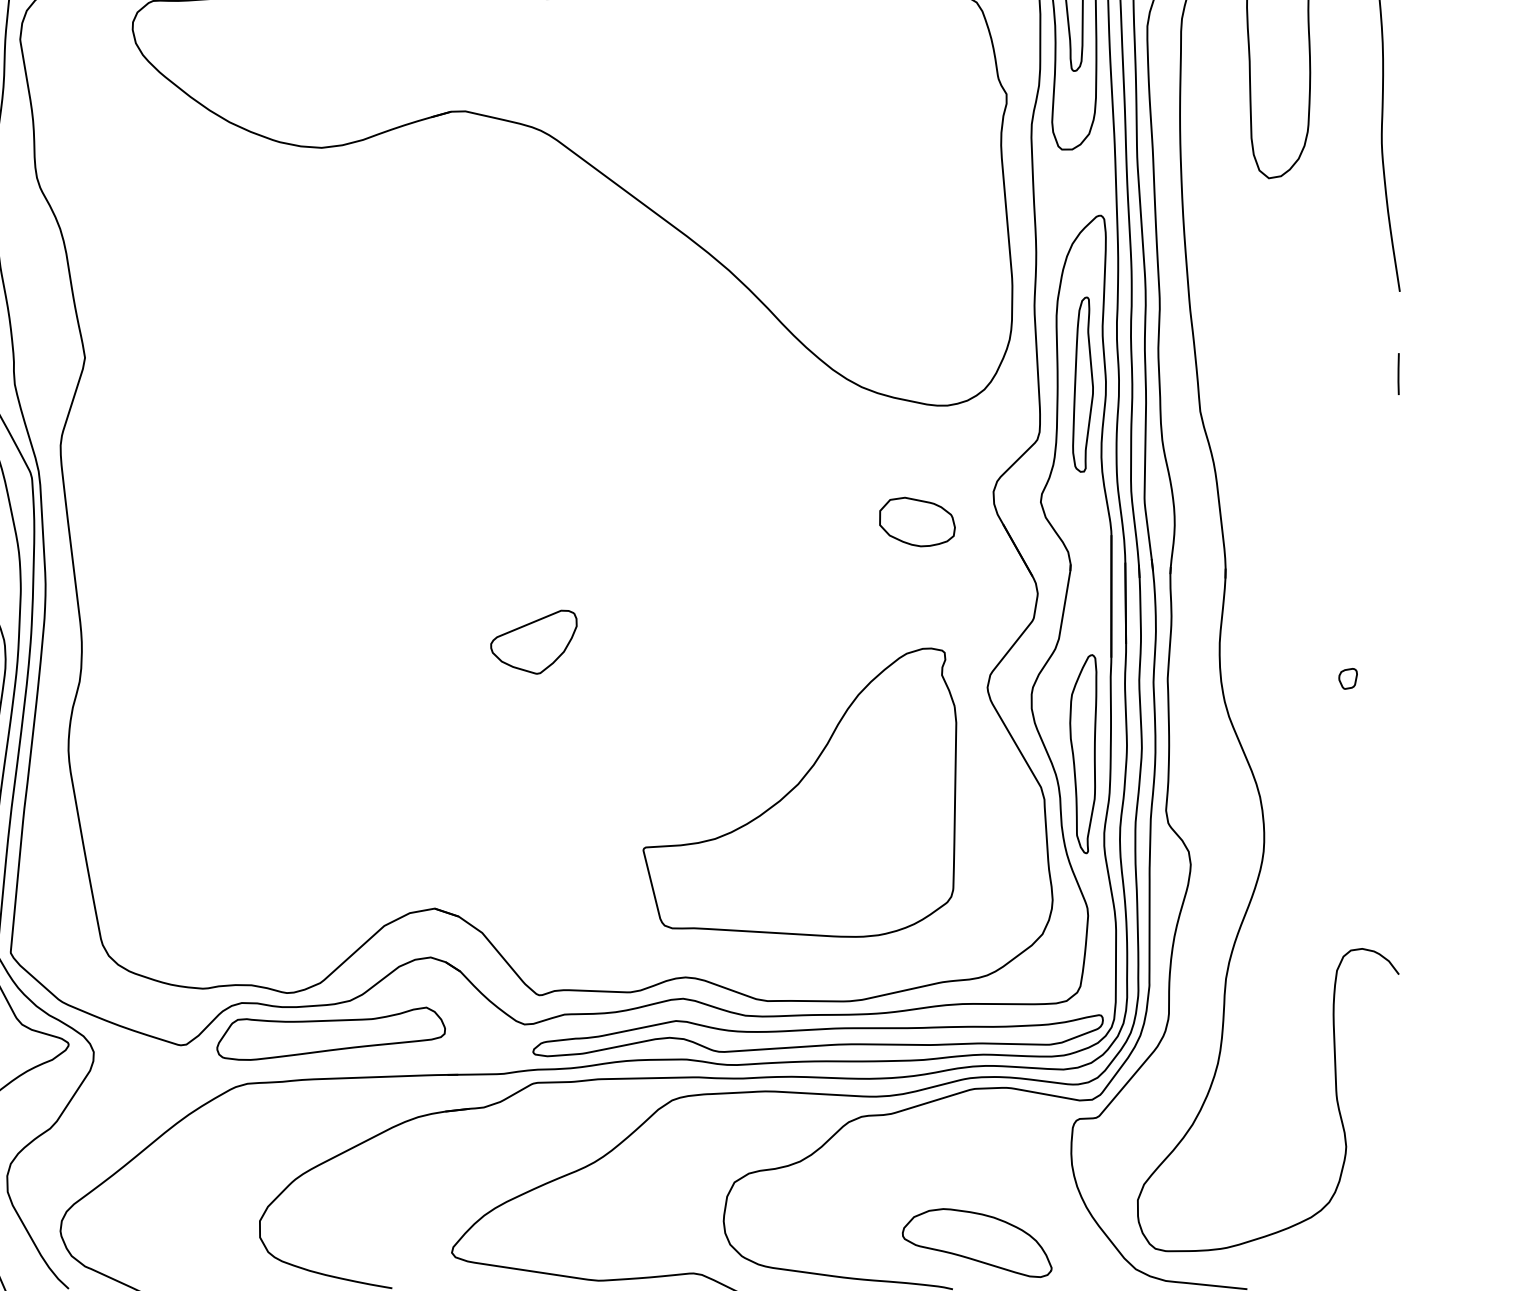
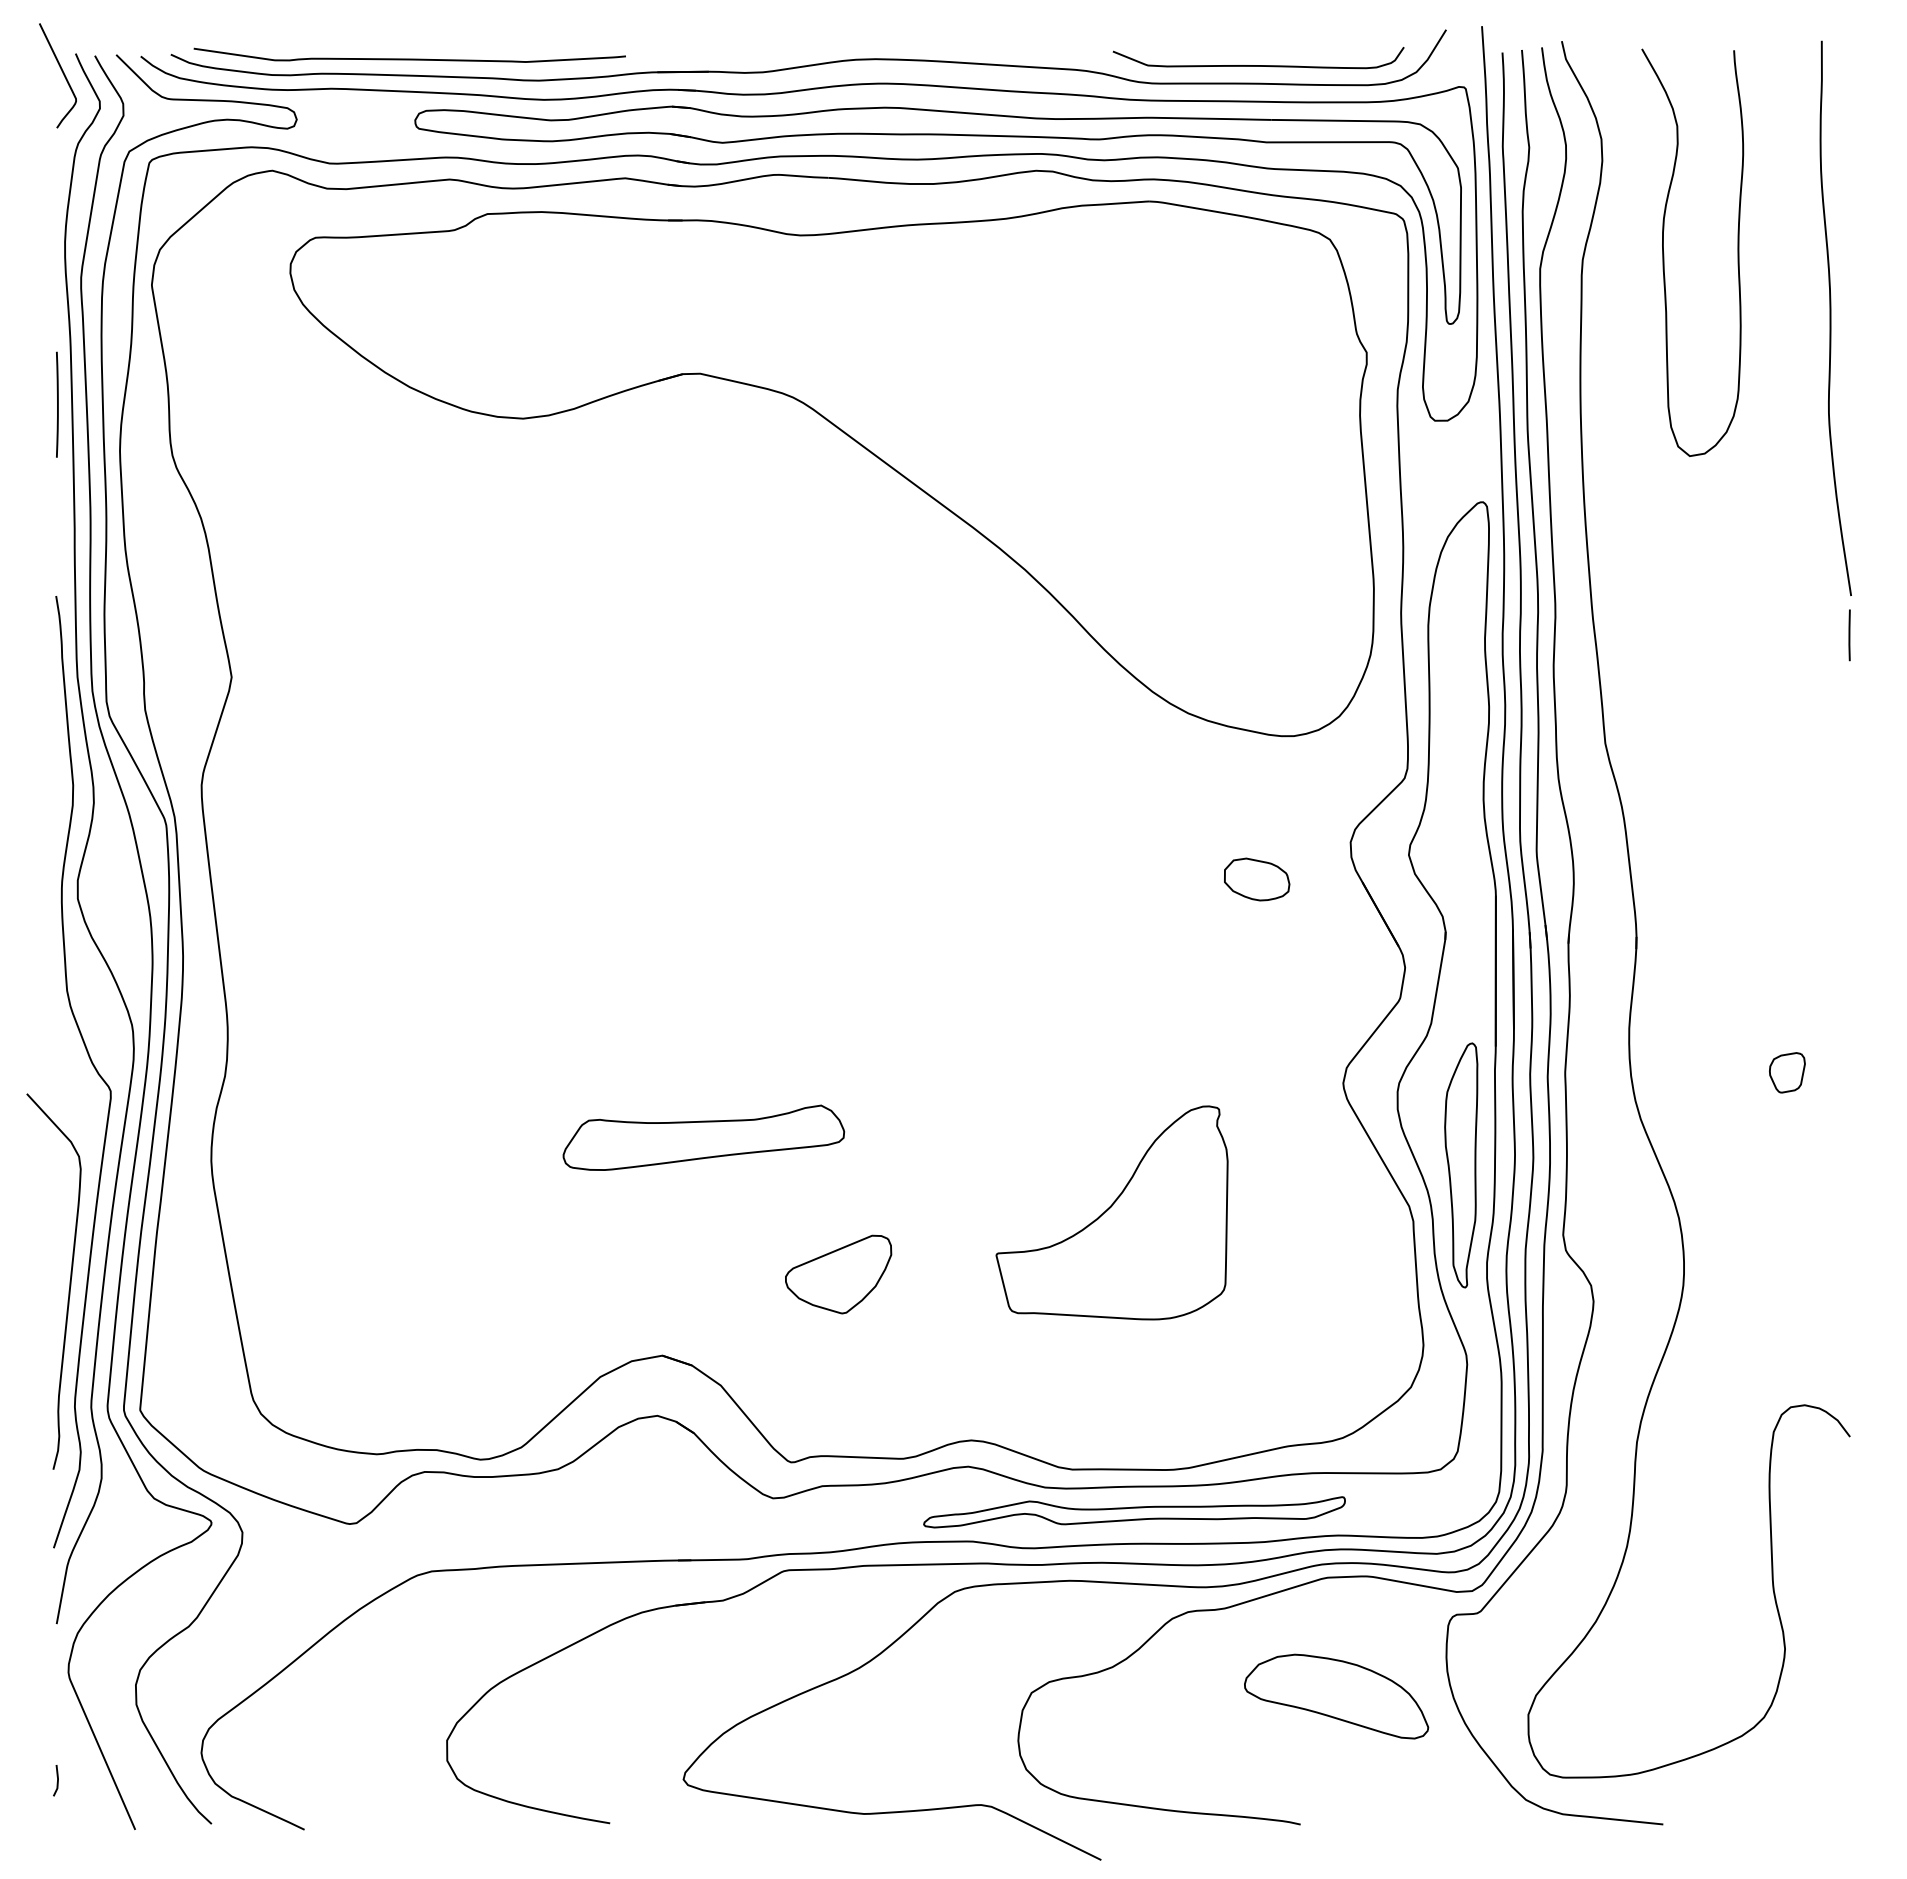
line: (1398, 374) -> (1849, 635), moved
part: (1082, 384) -> (1460, 710), removed
part: (917, 522) -> (1257, 879), size x0.7
part: (533, 642) -> (838, 1274), moved
part: (1348, 678) -> (1787, 1072), size x1.6
part: (799, 792) -> (1111, 1212), size x0.6
part: (330, 1033) -> (703, 1137), moved
part: (818, 1035) -> (1134, 1512), size x0.6
part: (977, 1242) -> (1336, 1696), moved

